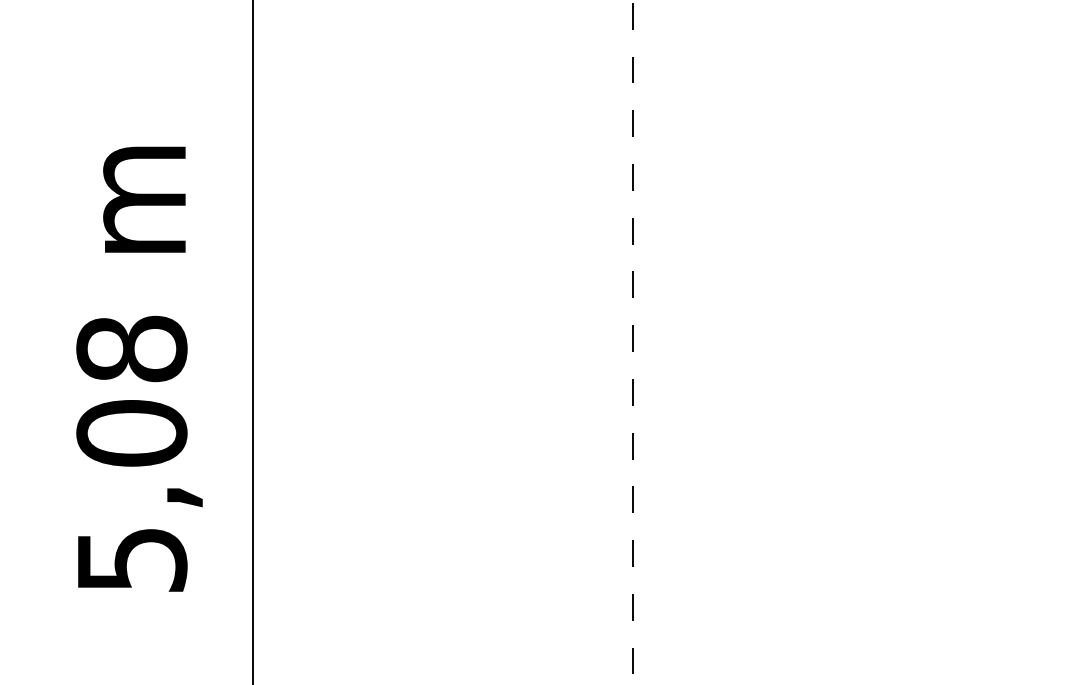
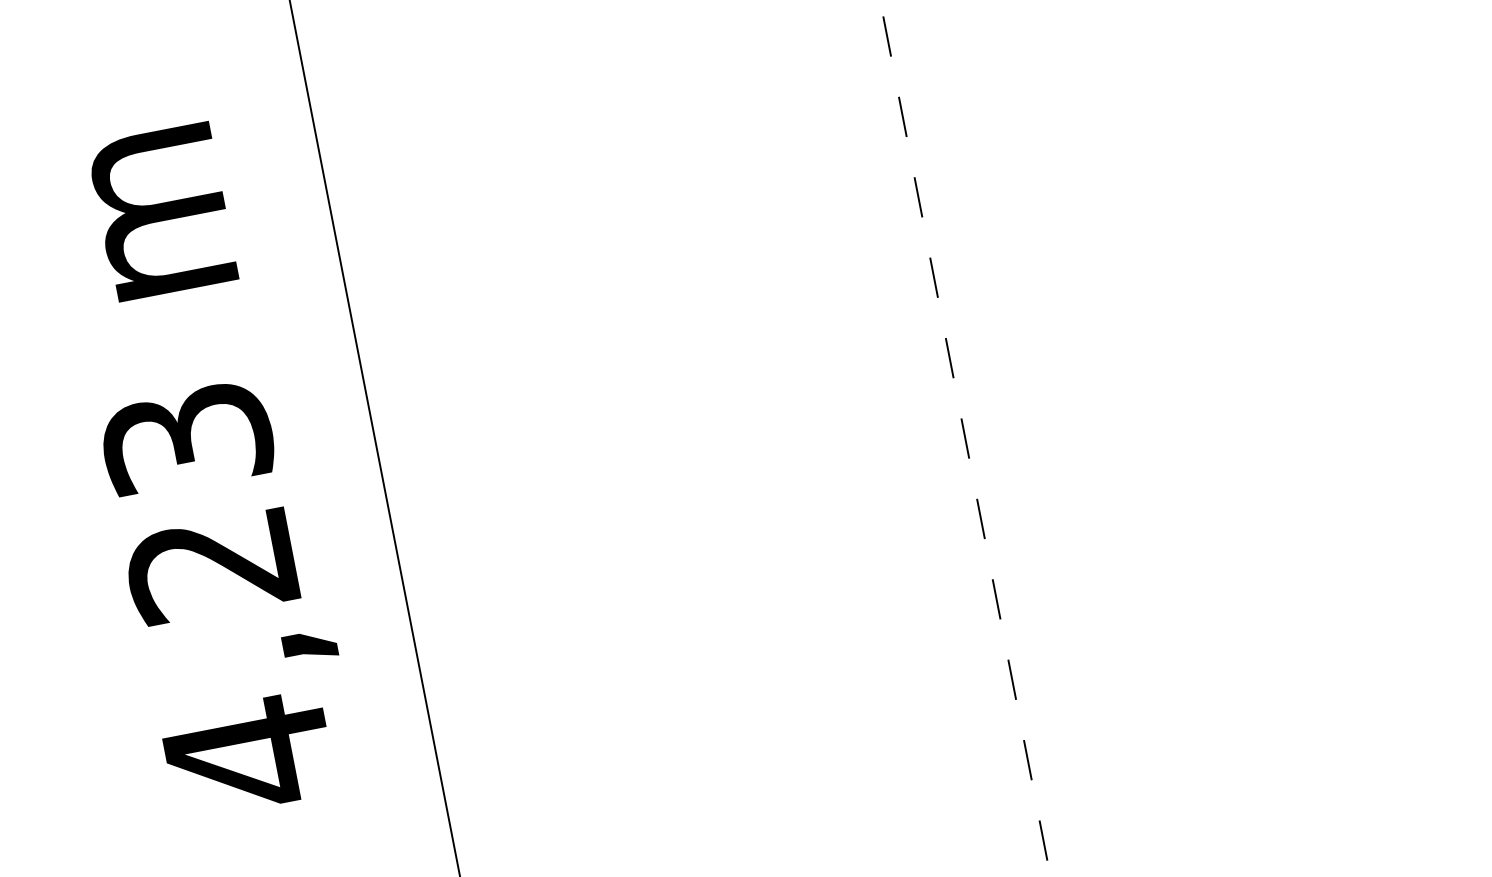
text: (131, 455) -> (217, 598), 5,08 -> 4,23

